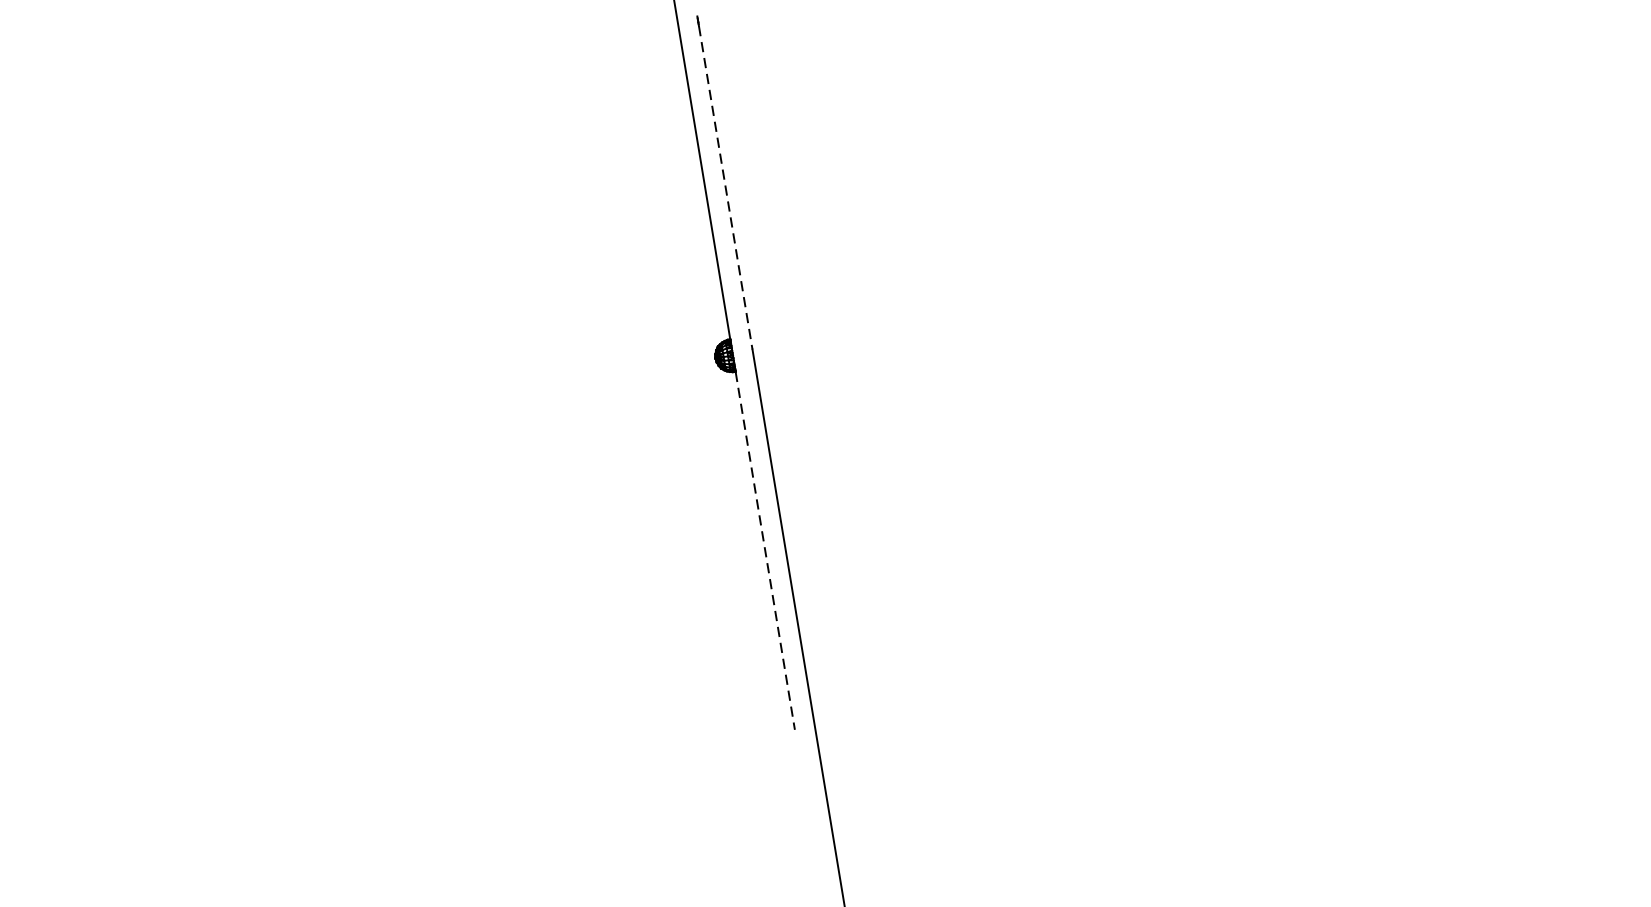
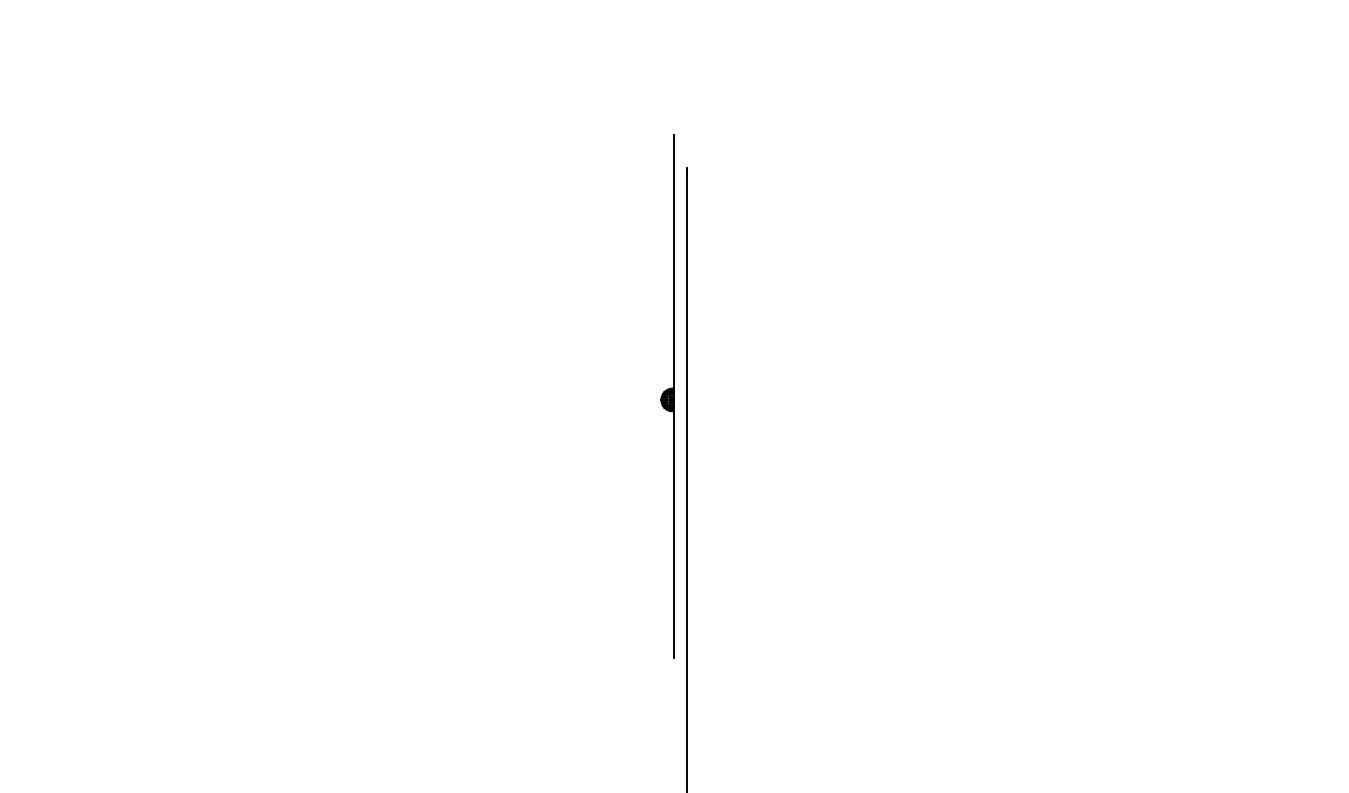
line: (725, 187) -> (687, 286), dashed -> solid
line: (765, 550) -> (673, 534), dashed -> solid

